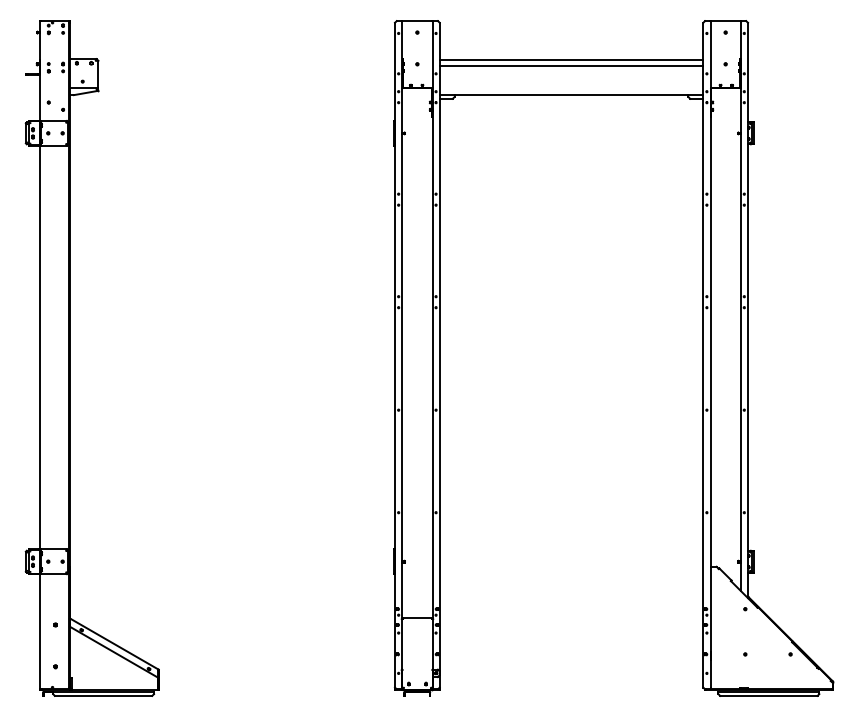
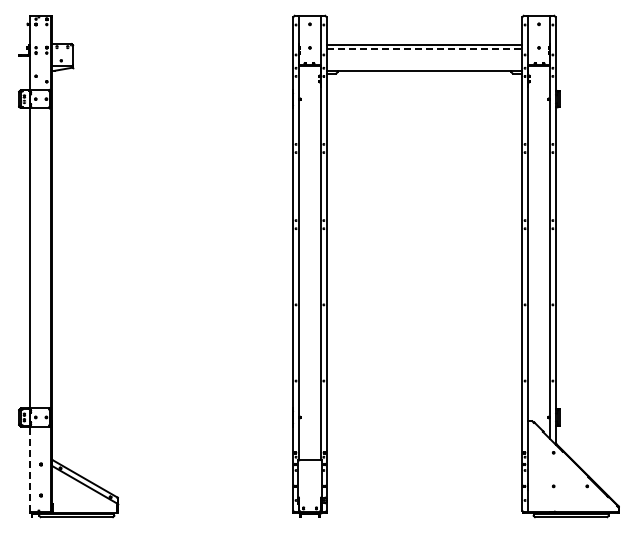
line: (571, 66) -> (424, 49), solid -> dashed
line: (39, 631) -> (29, 469), solid -> dashed

